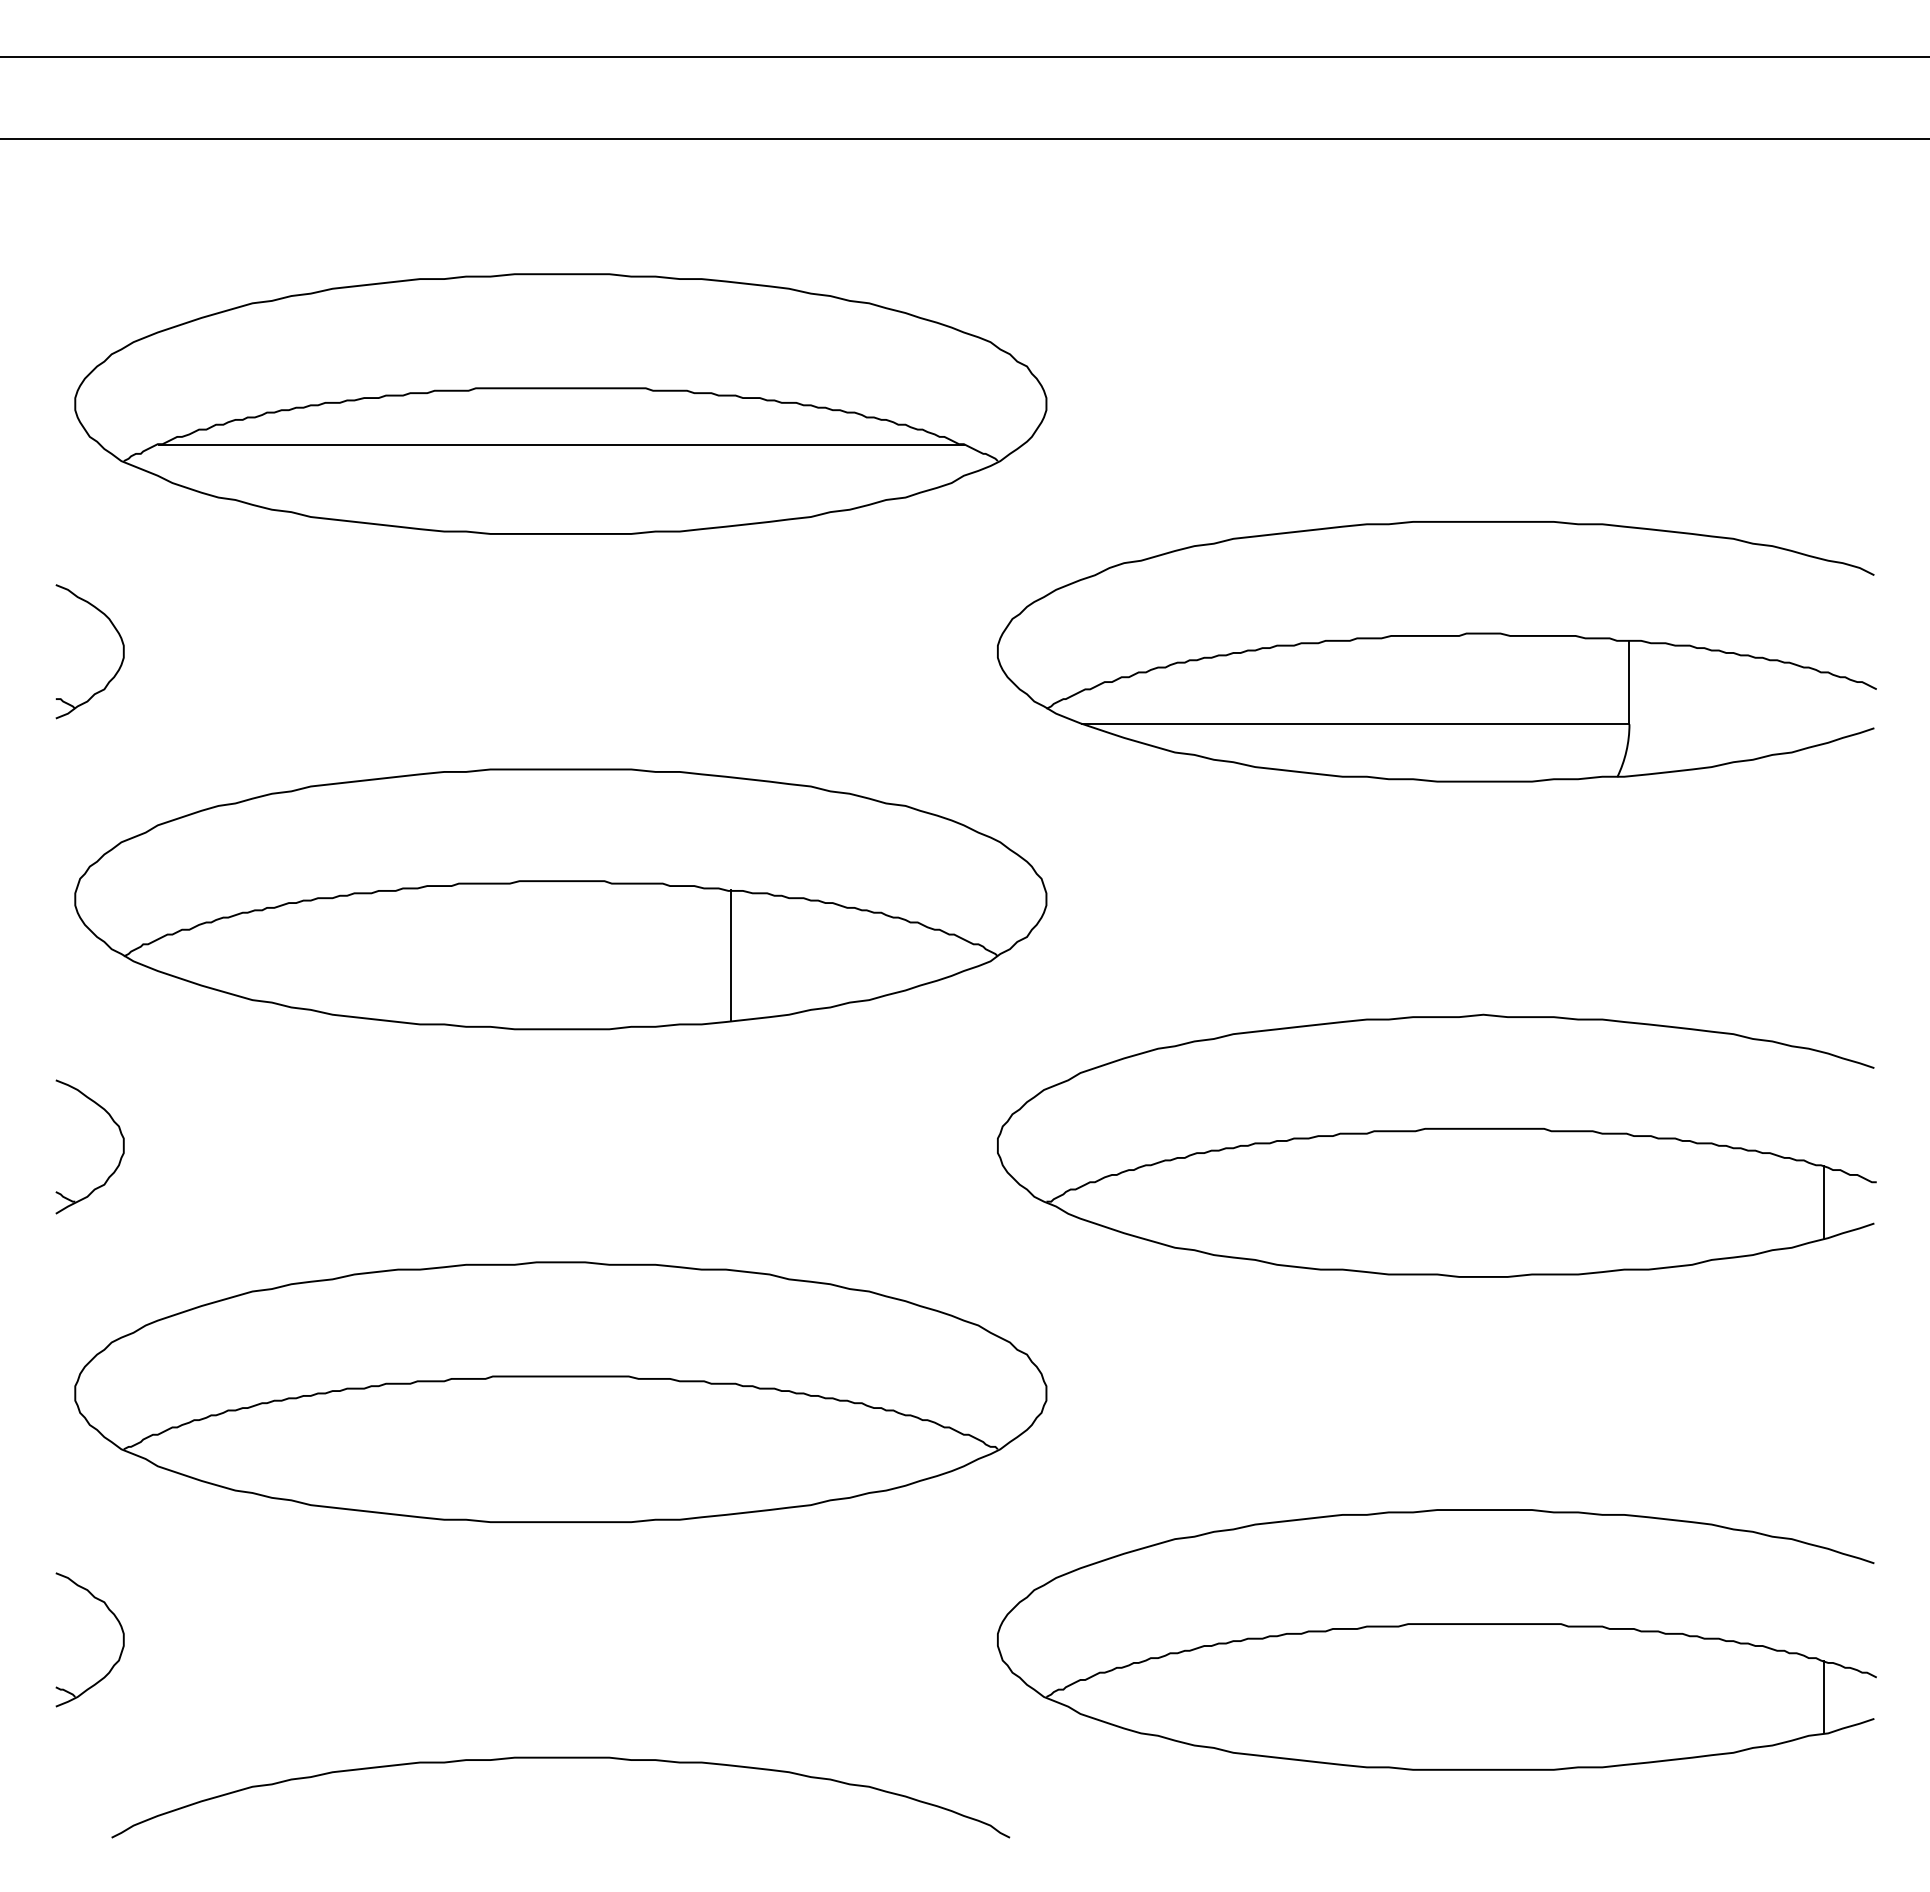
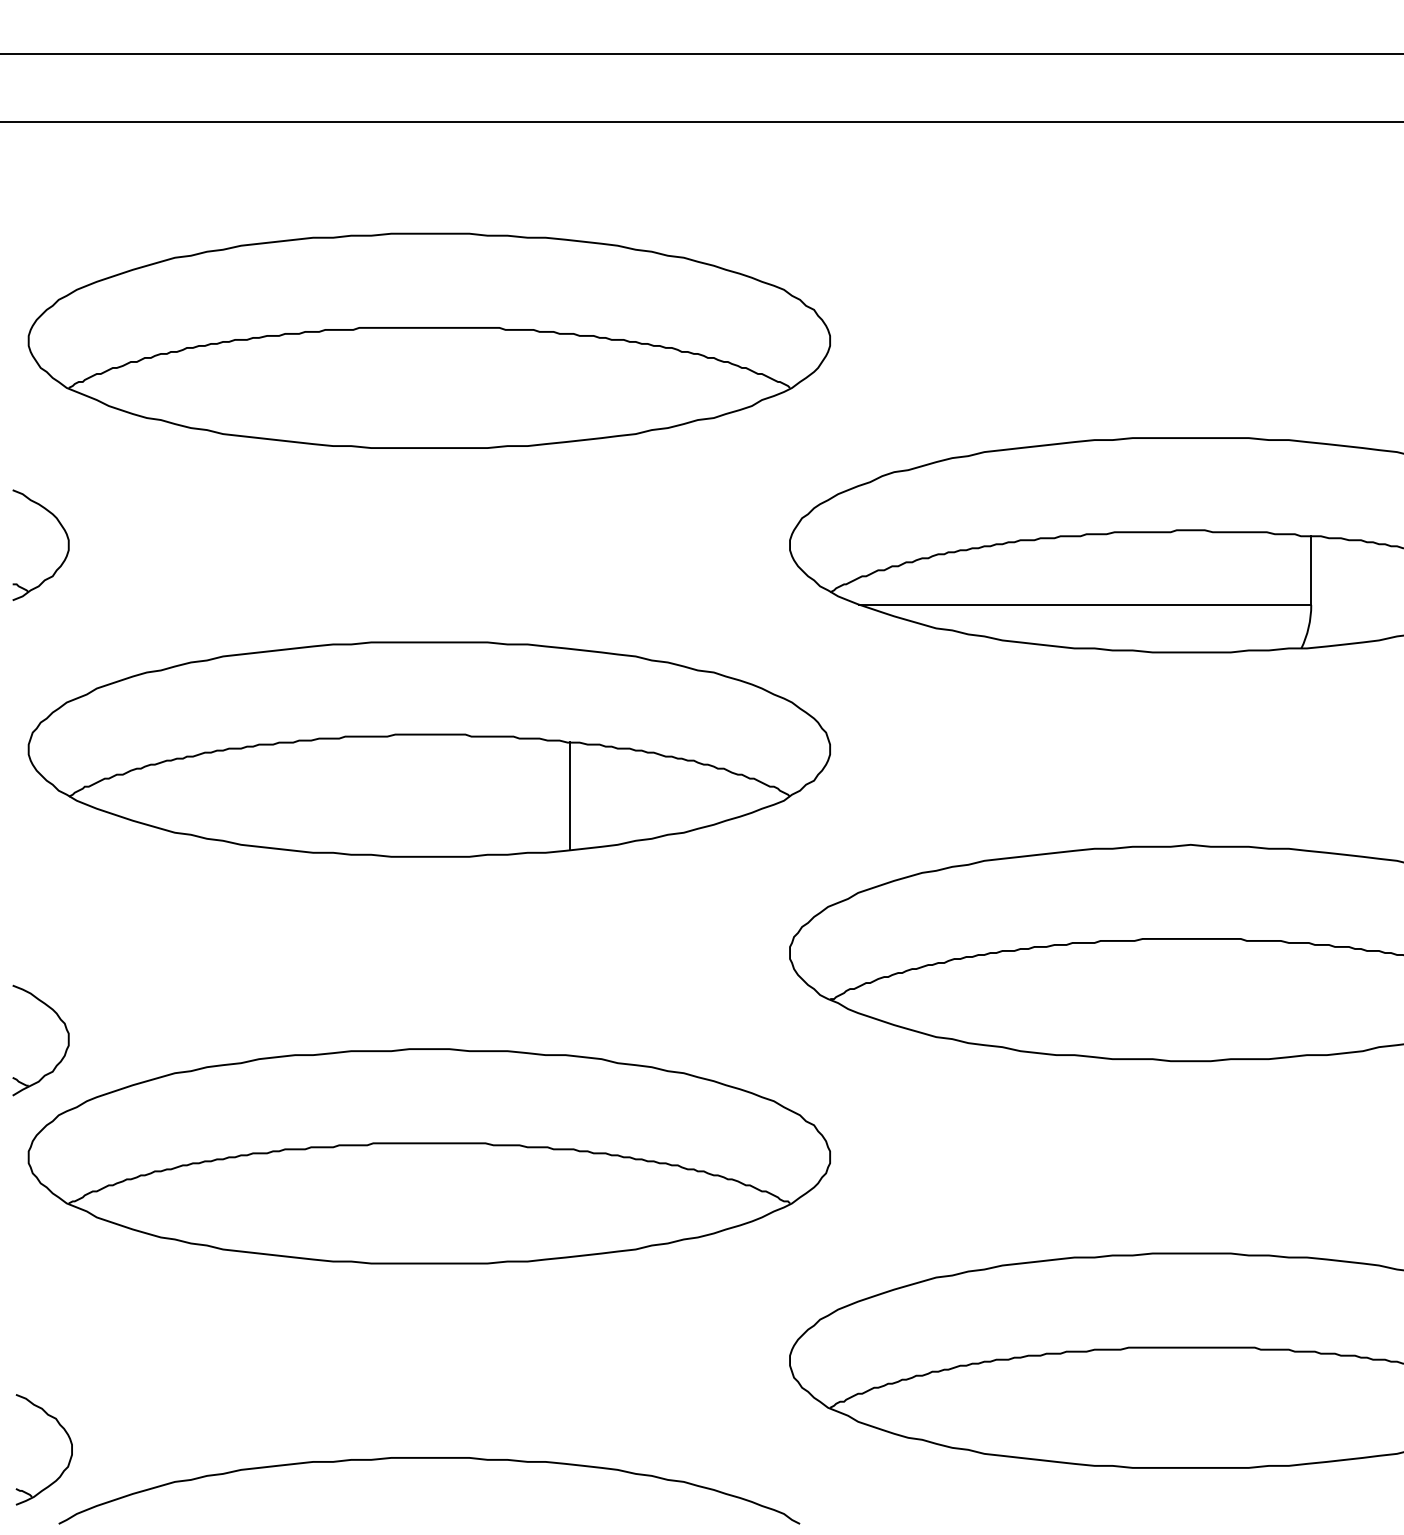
line: (560, 445) -> (429, 375), removed
part: (120, 1157) -> (66, 1049), moved
part: (122, 1639) -> (70, 1449), moved

